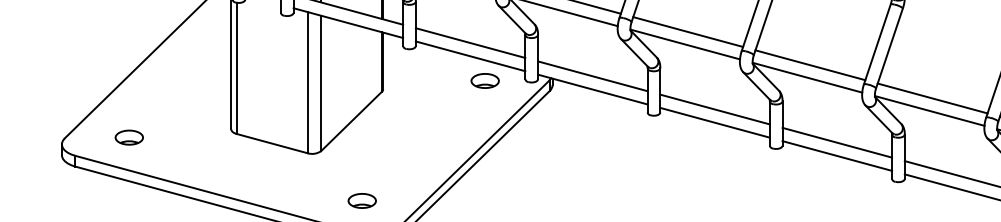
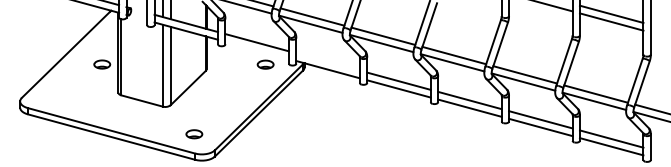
line: (469, 56) -> (256, 50), removed
line: (591, 75) -> (327, 61), removed
part: (129, 137) -> (102, 64), moved

